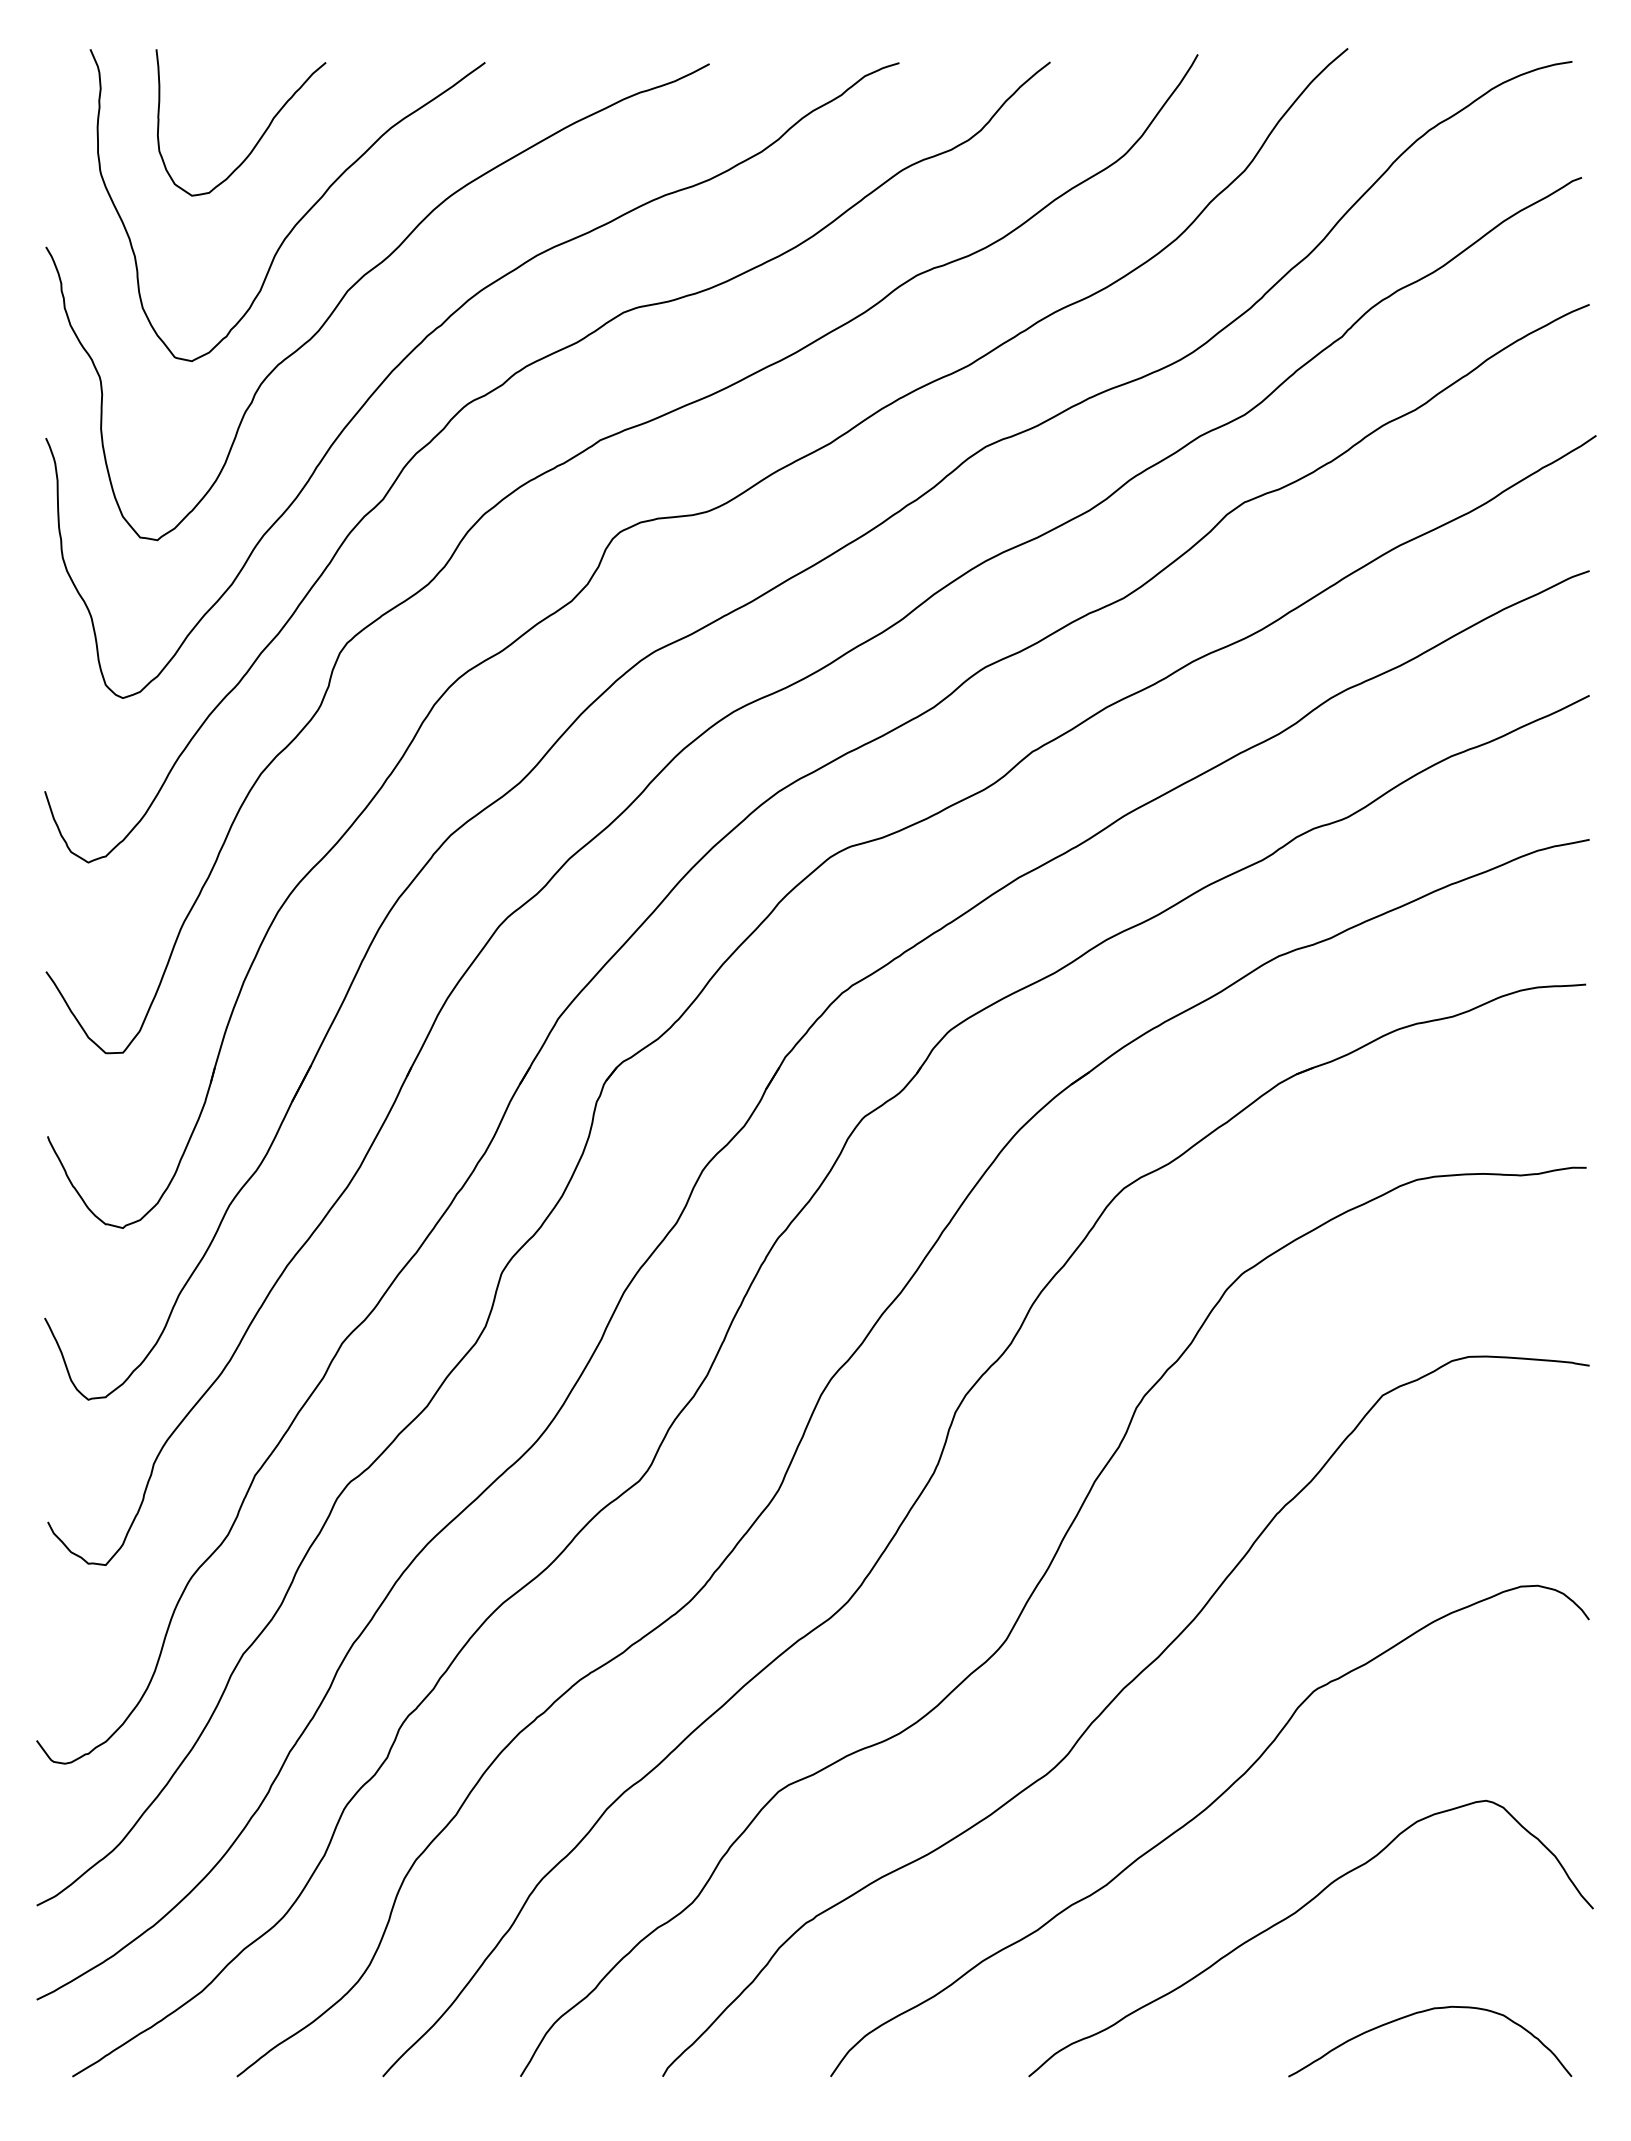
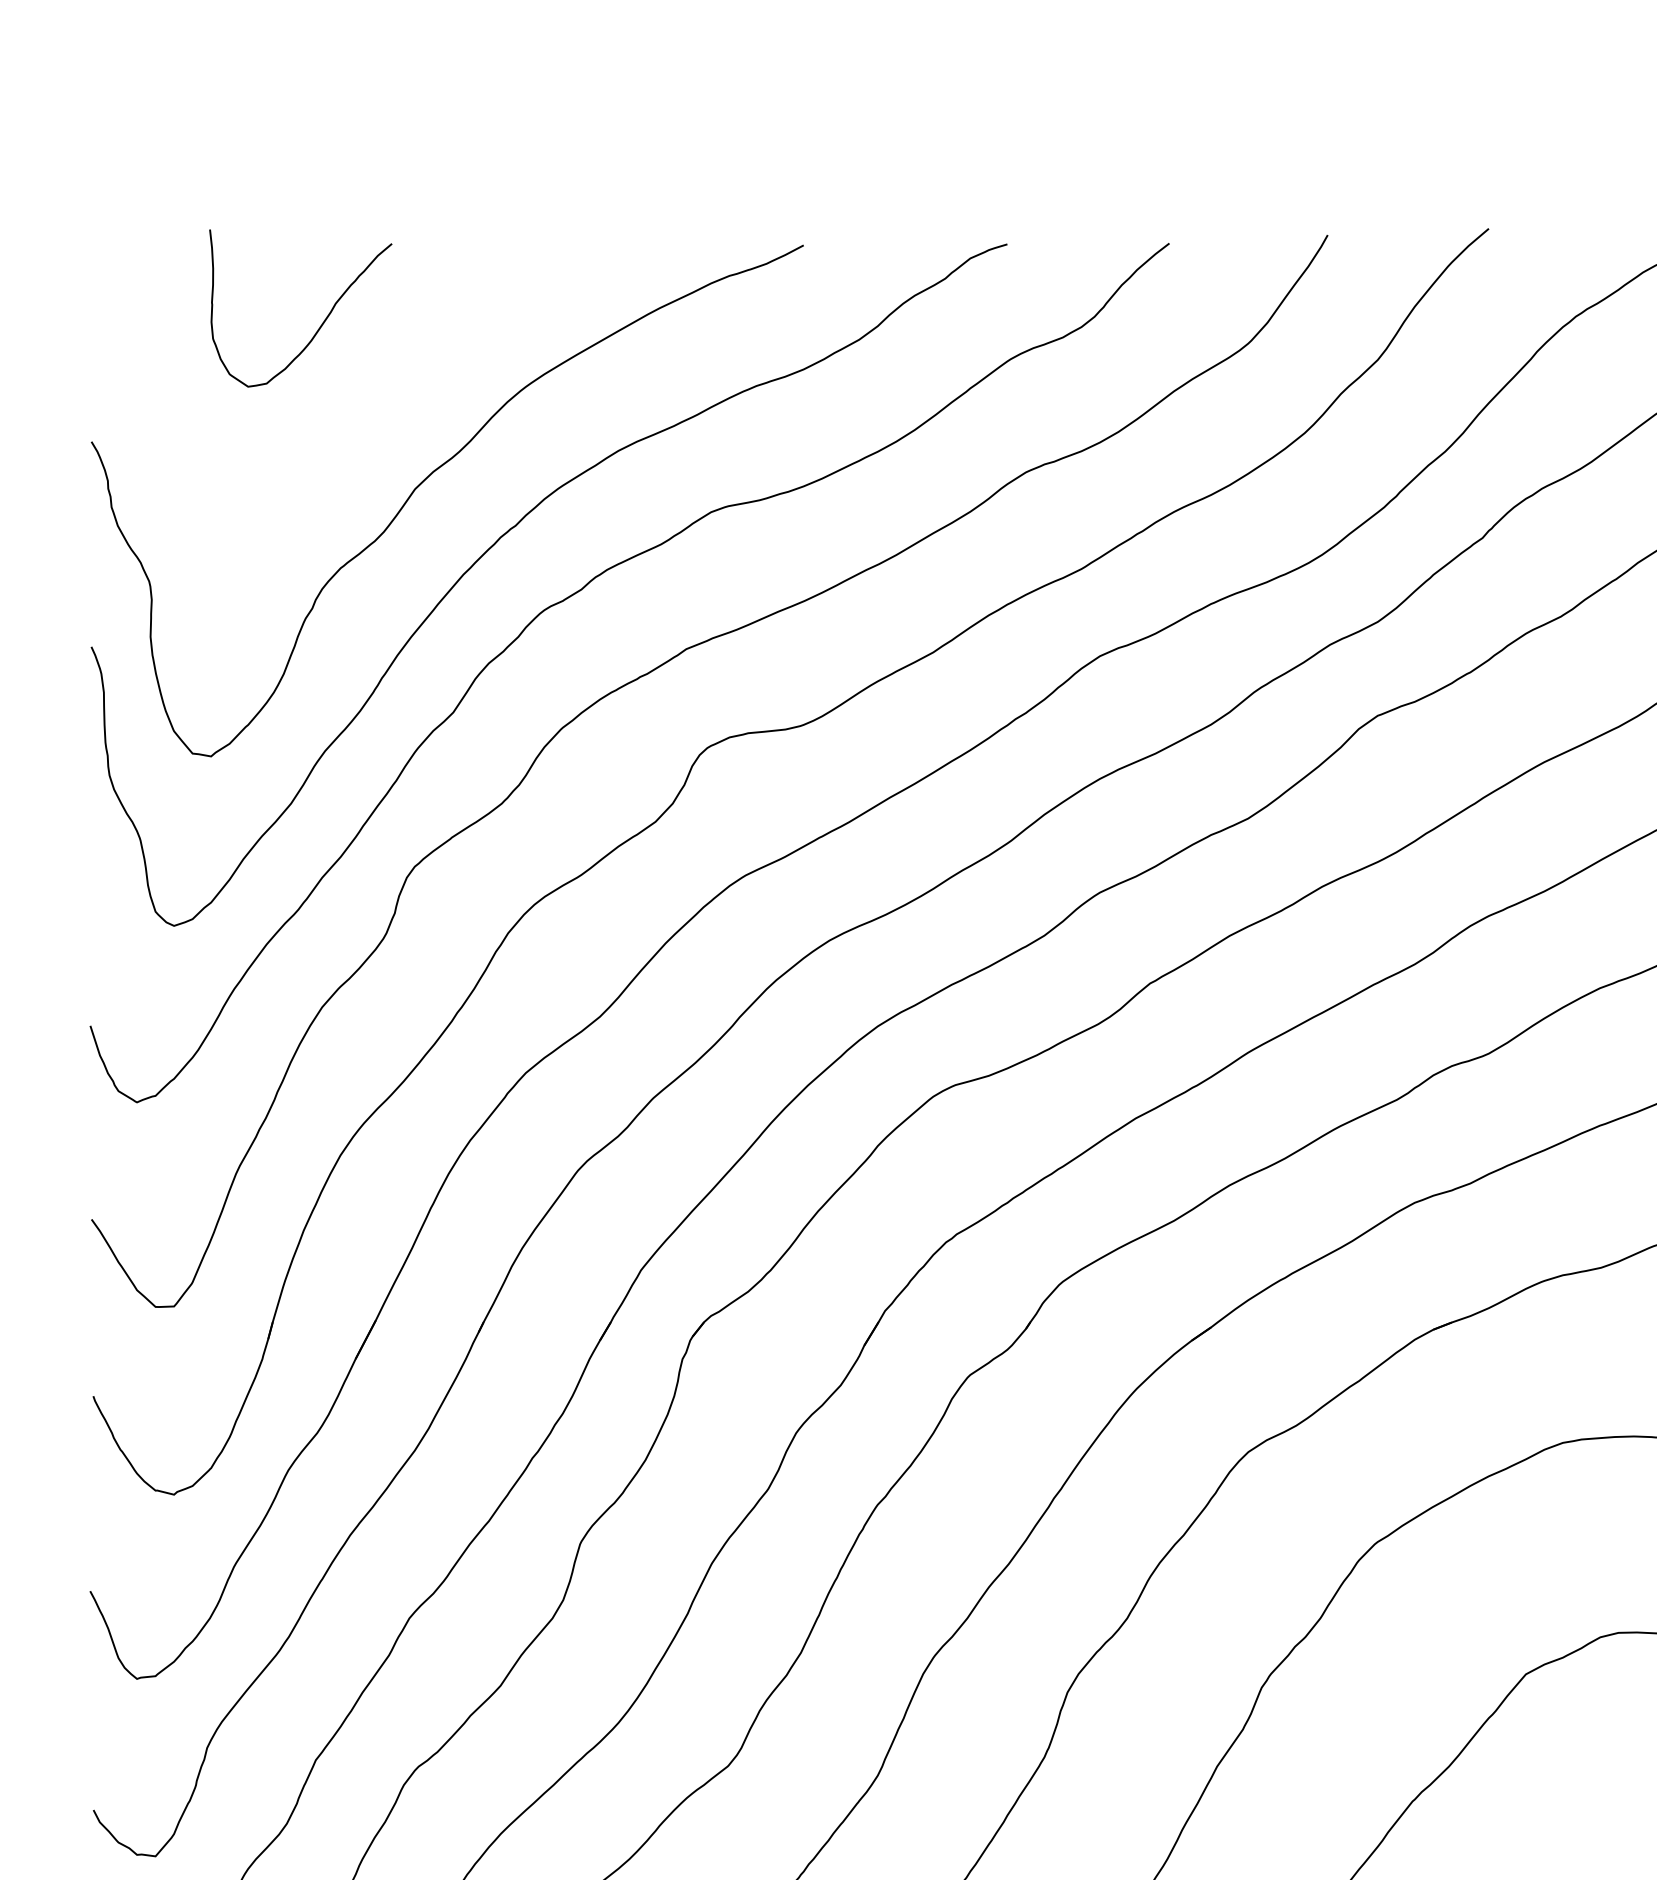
curve: (300, 218) -> (364, 411), removed

